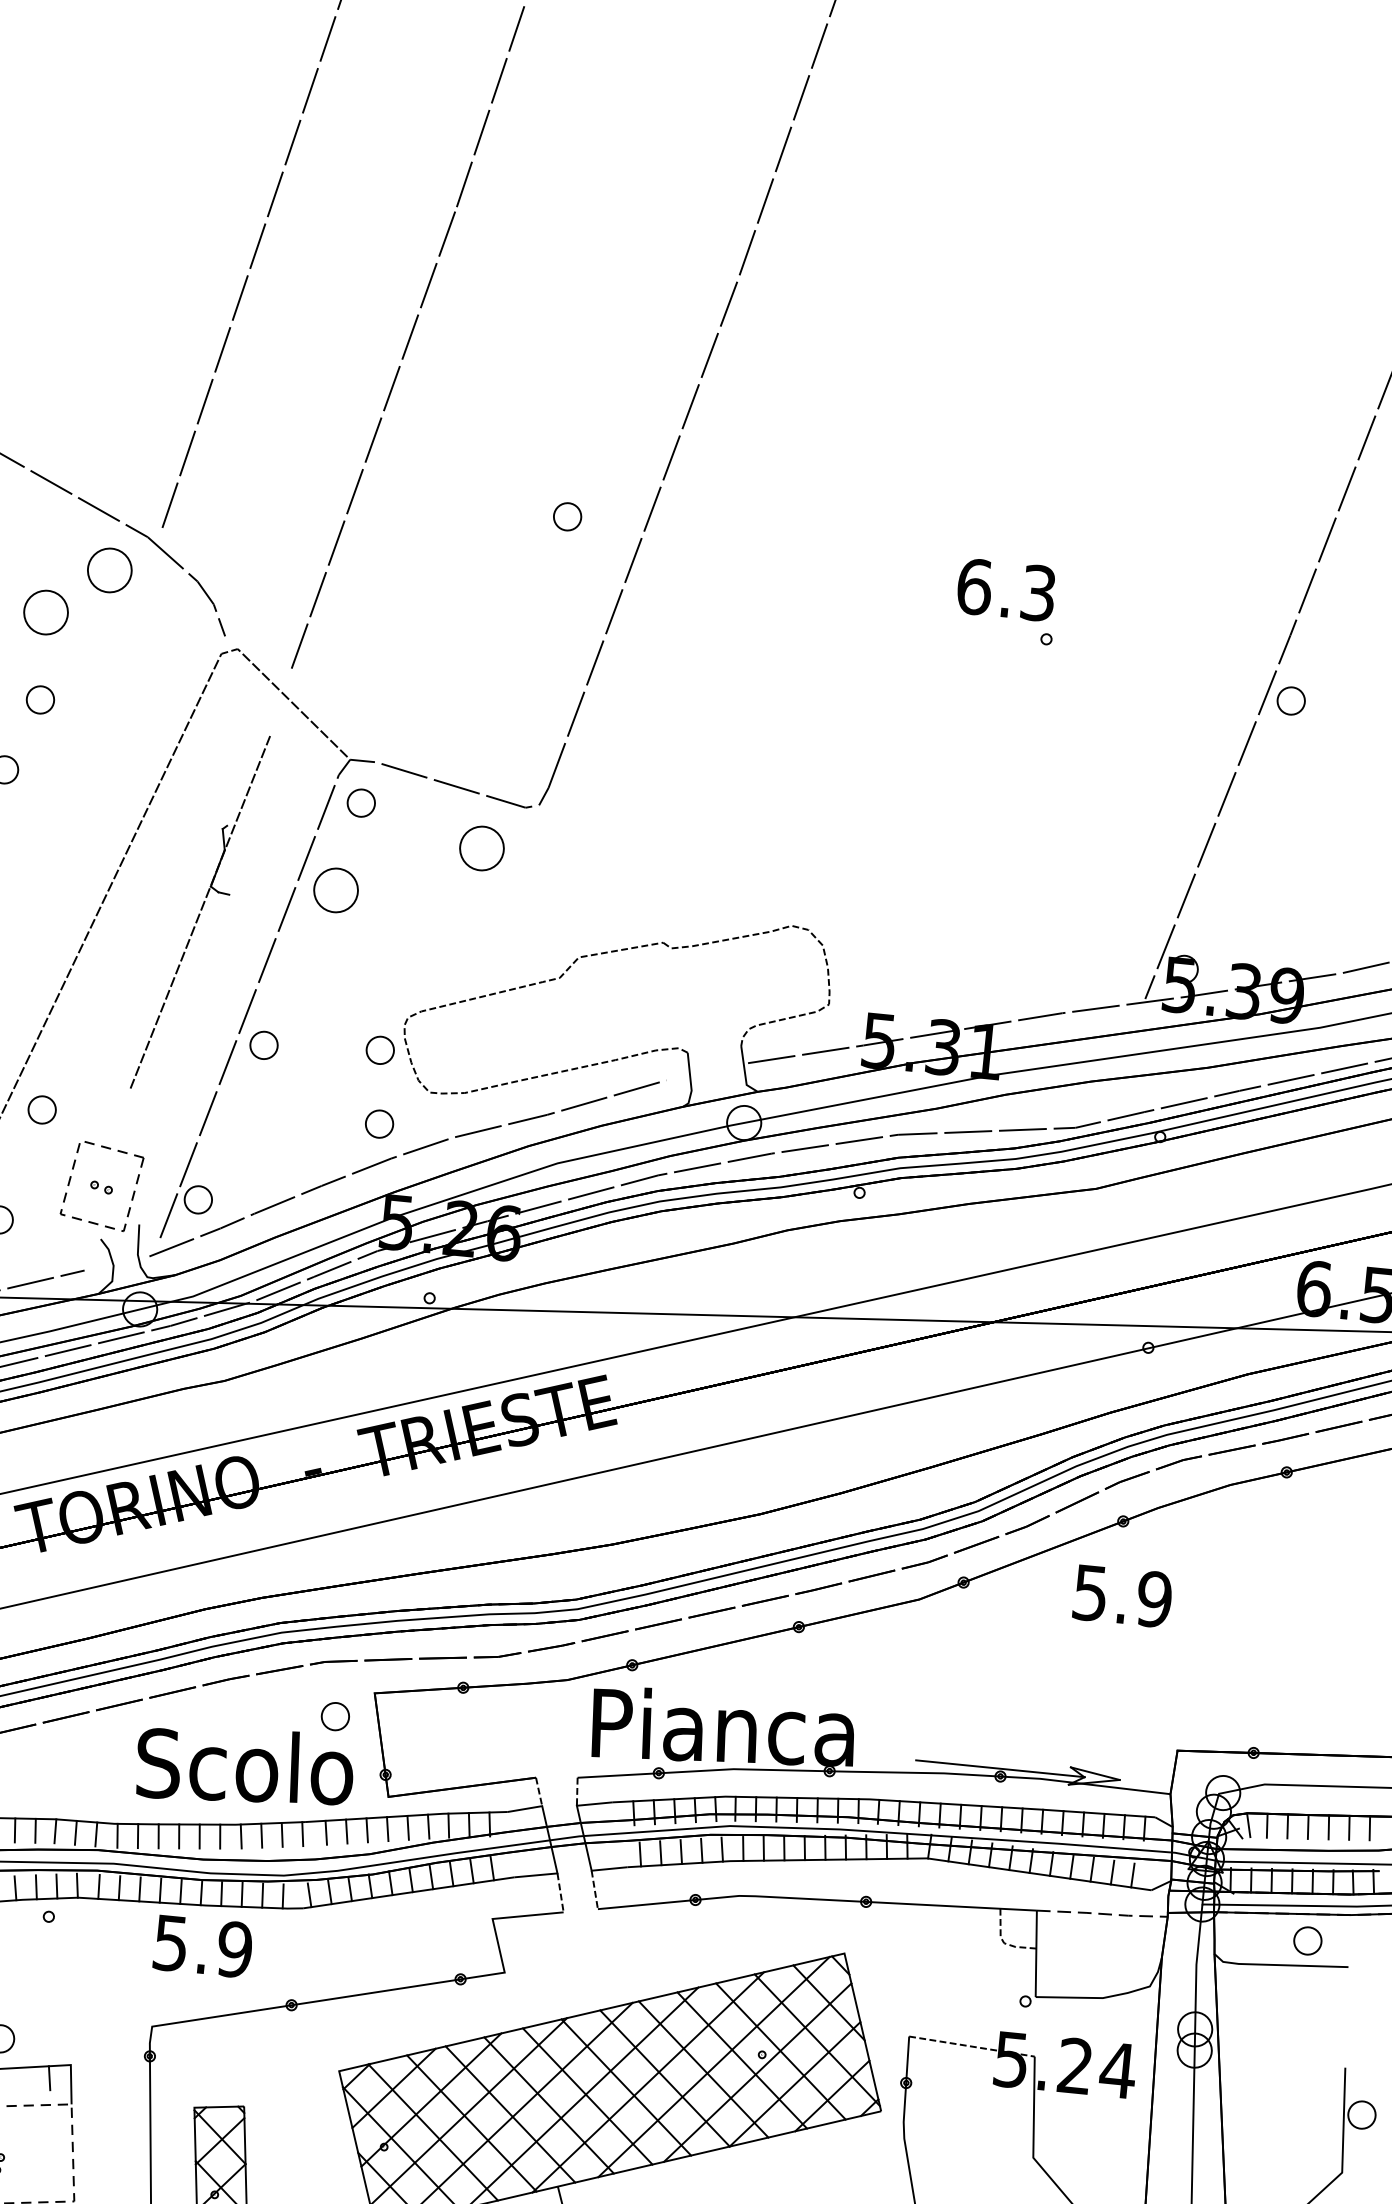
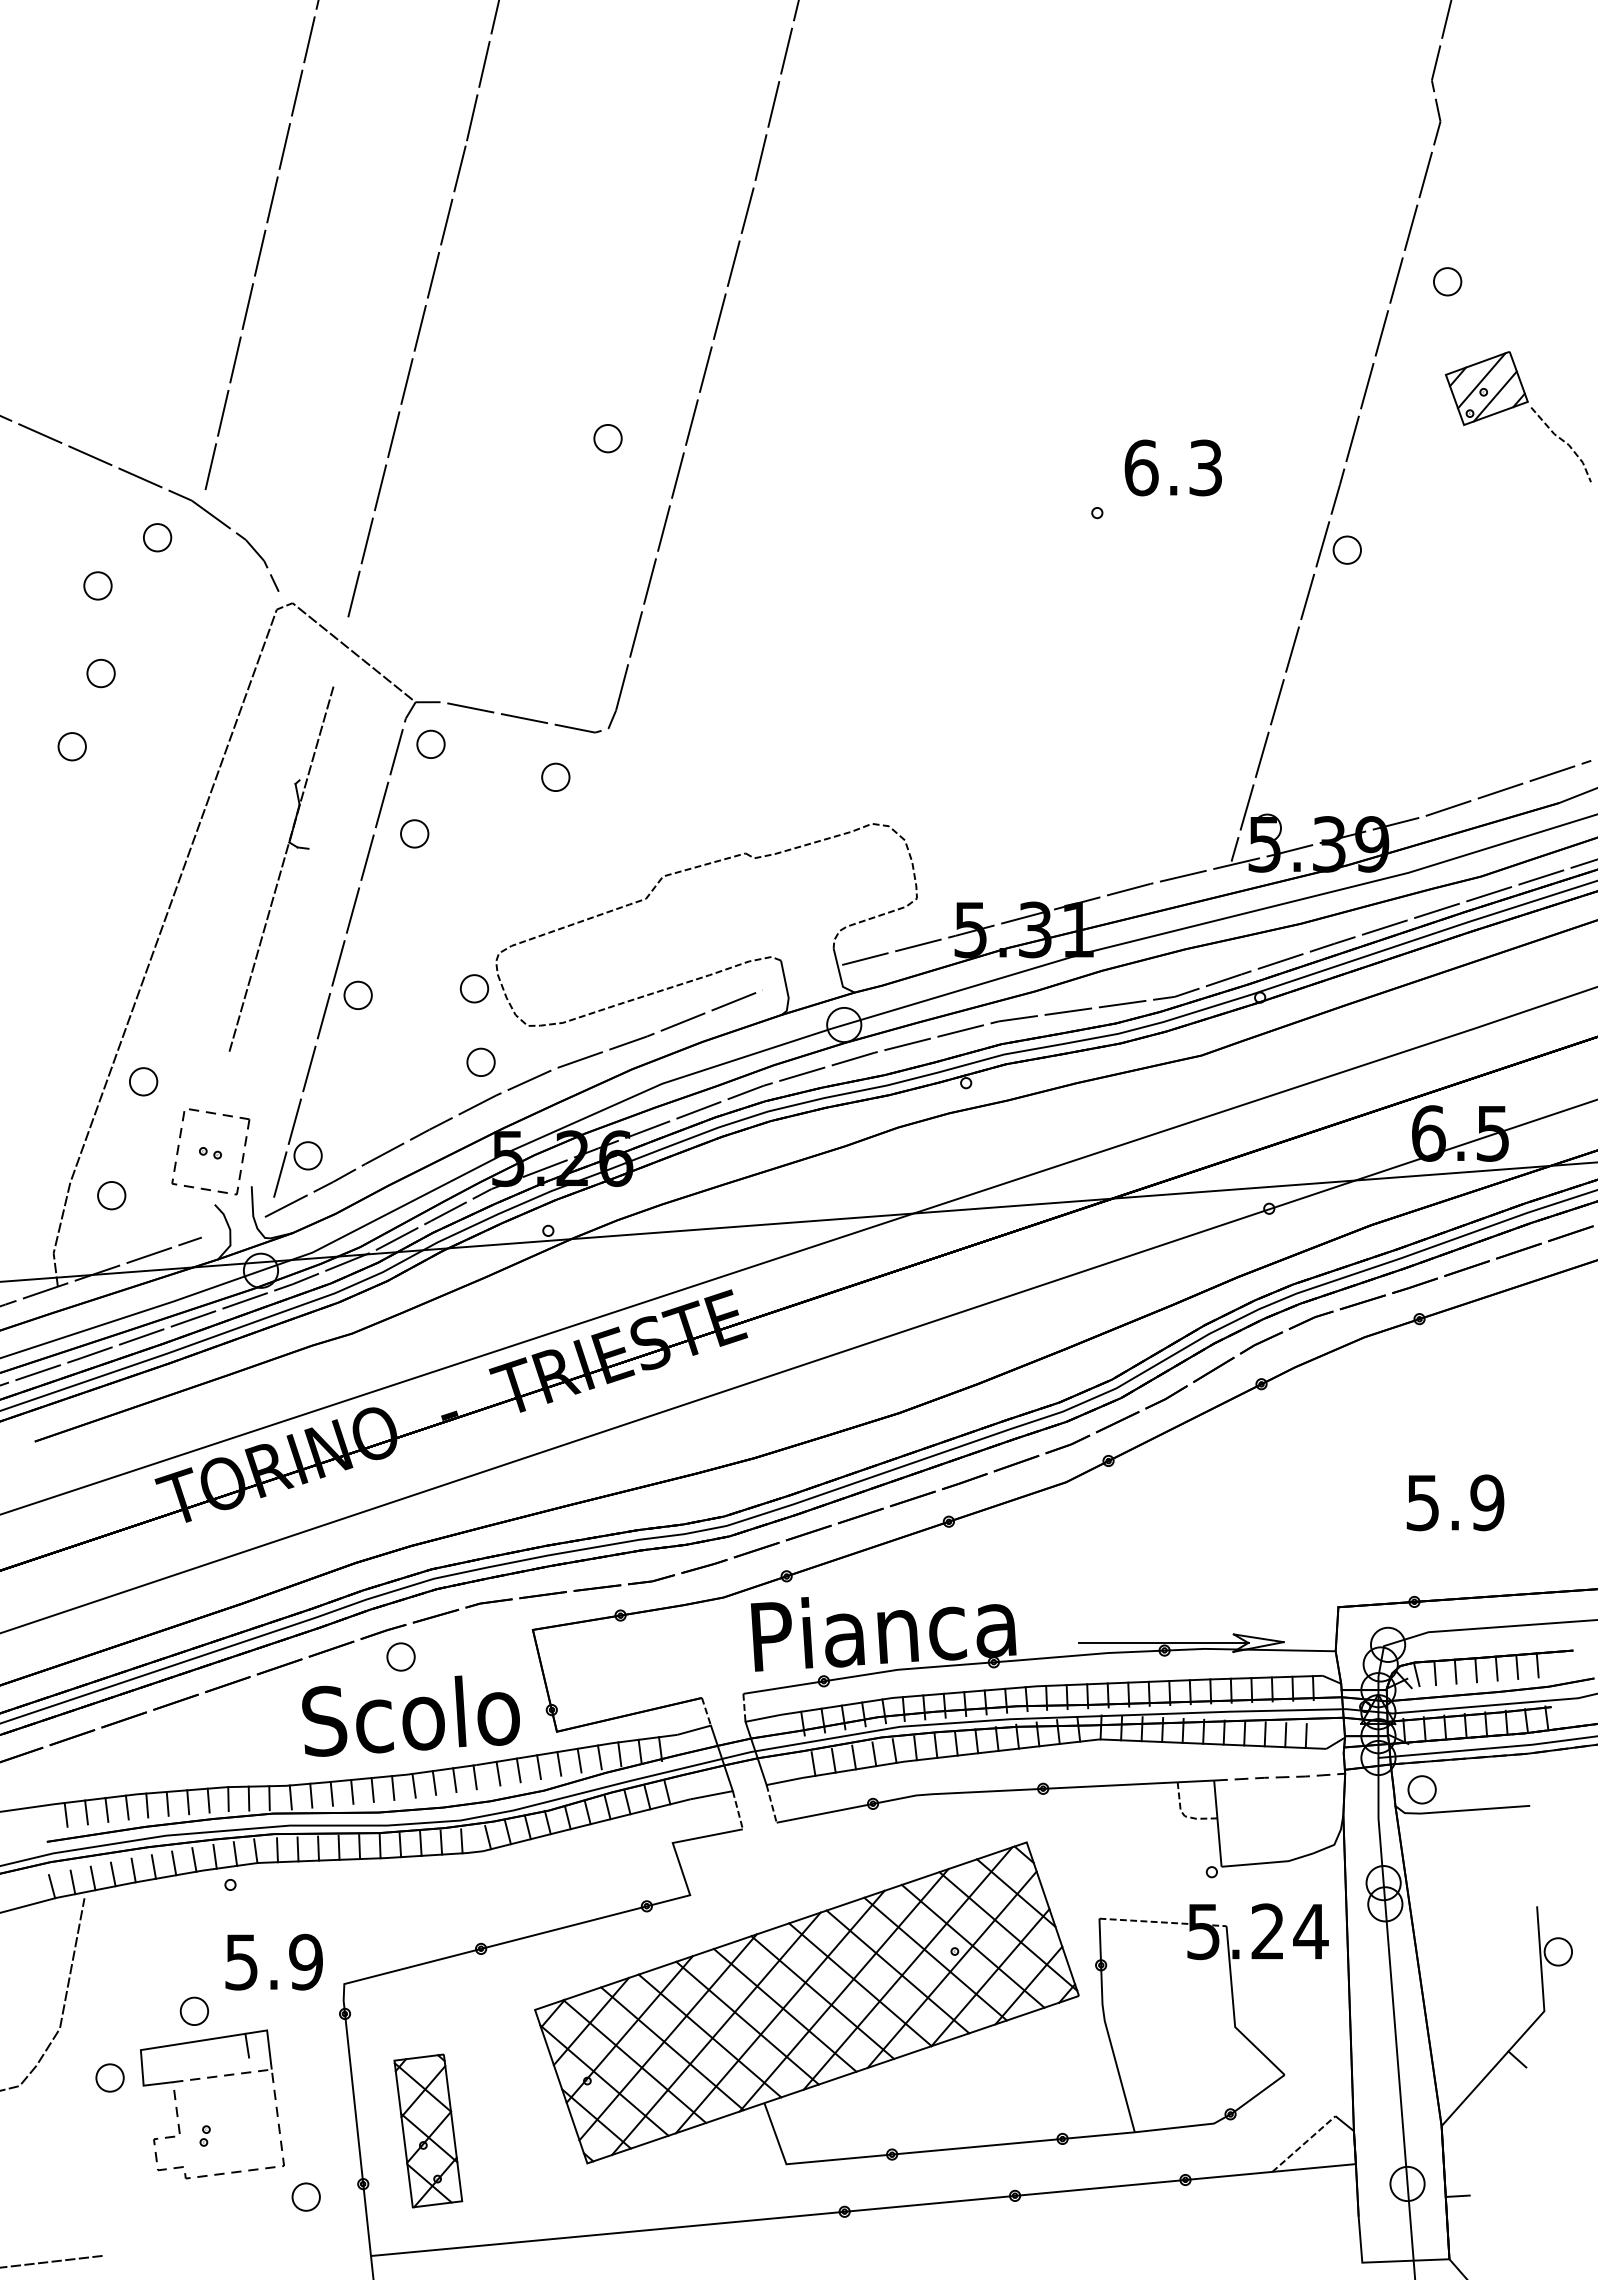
part: (110, 570) -> (157, 537), size x0.62
text: (1005, 589) -> (1172, 467), moved
part: (45, 612) -> (97, 585), size x0.62
part: (481, 847) -> (555, 776), size x0.62
part: (336, 890) -> (414, 833), size x0.62
text: (1122, 1595) -> (1455, 1502), moved
part: (334, 1716) -> (400, 1656), moved
part: (1307, 1940) -> (1421, 1789), moved
text: (202, 1945) -> (273, 1961), moved

